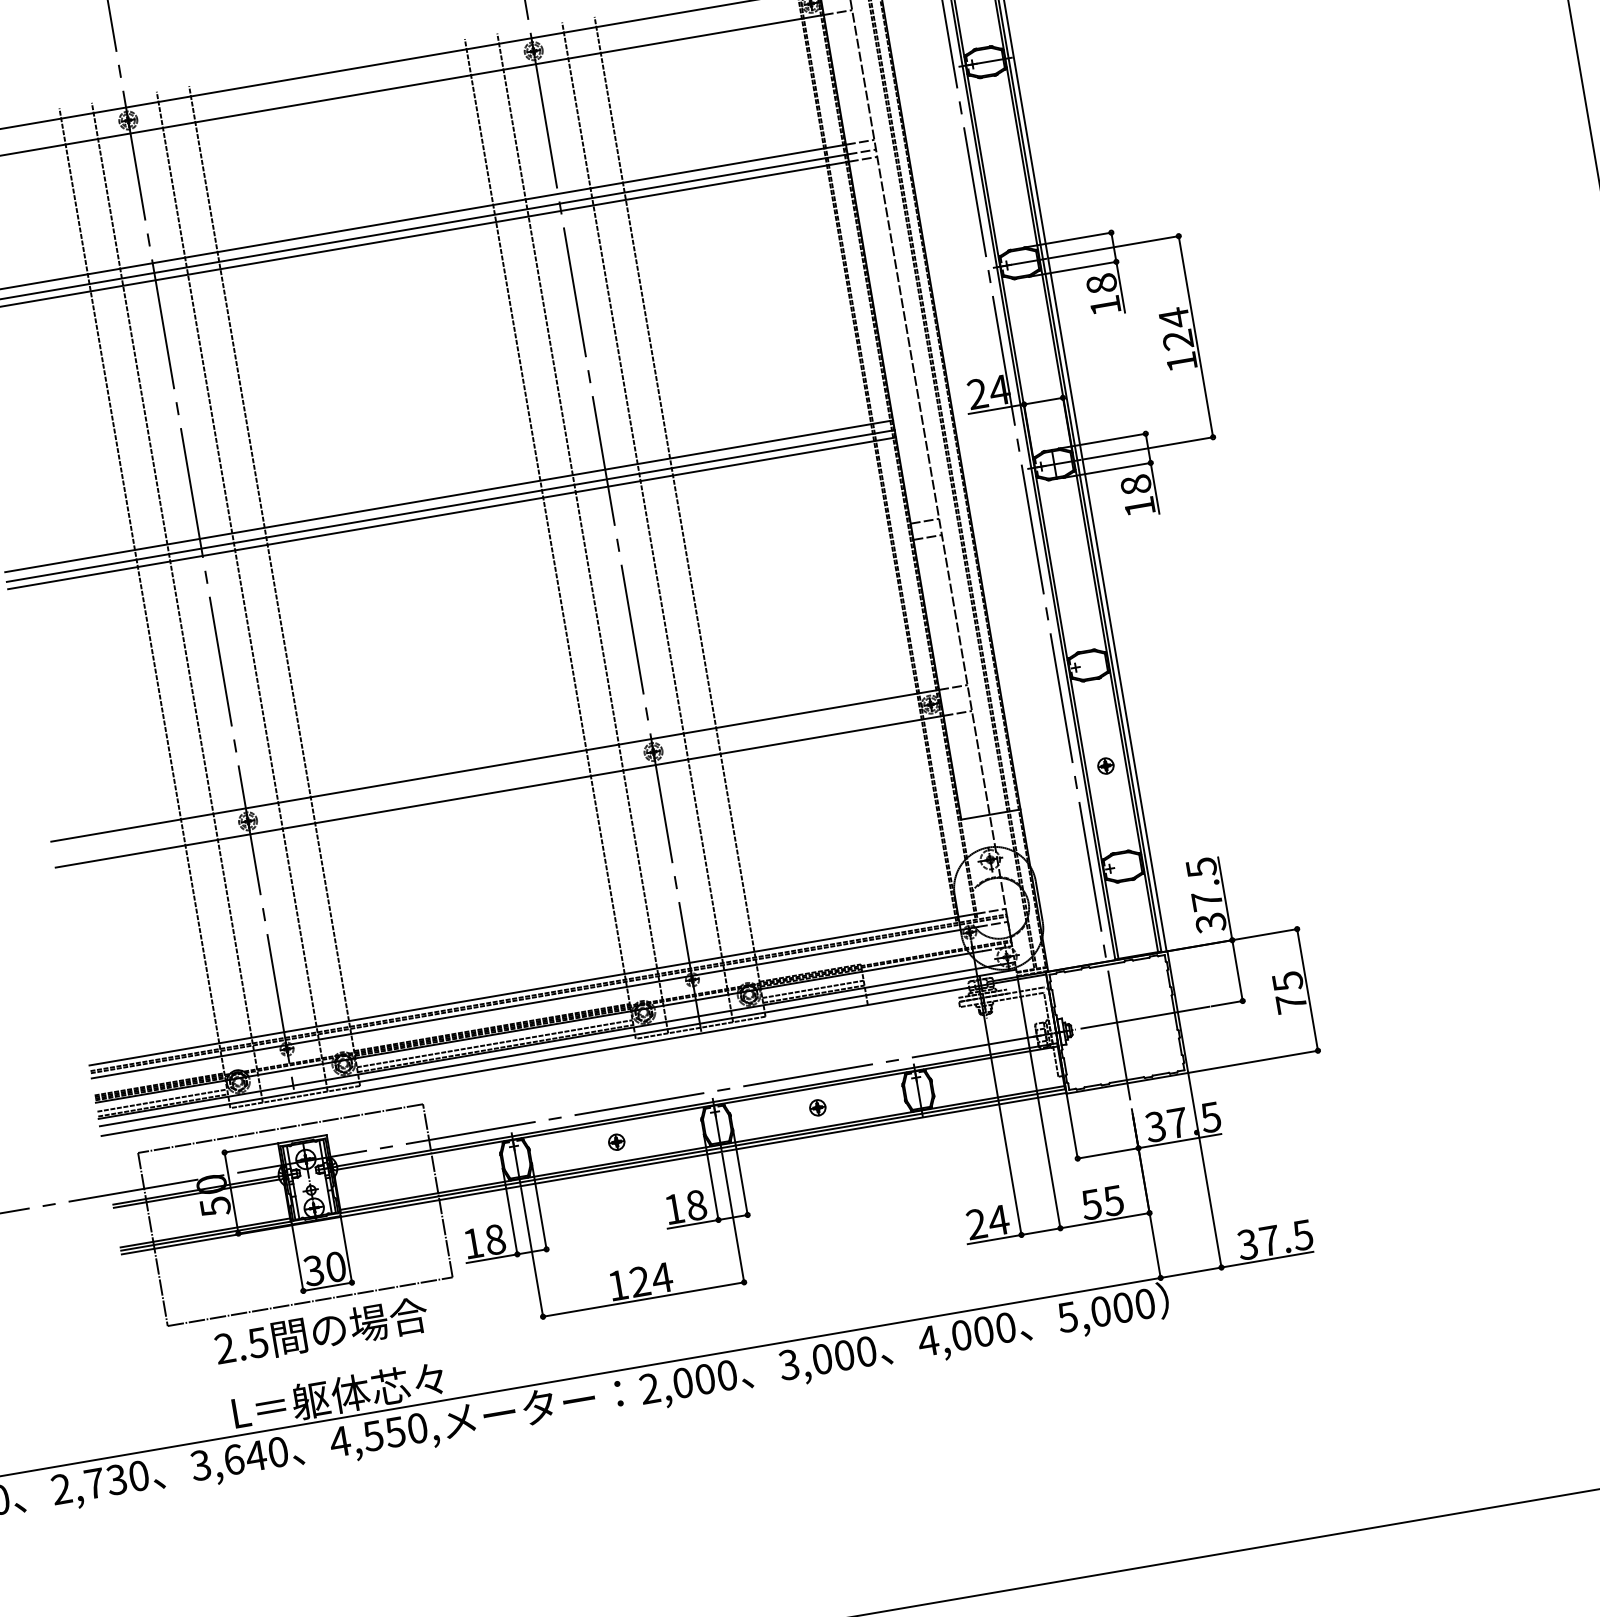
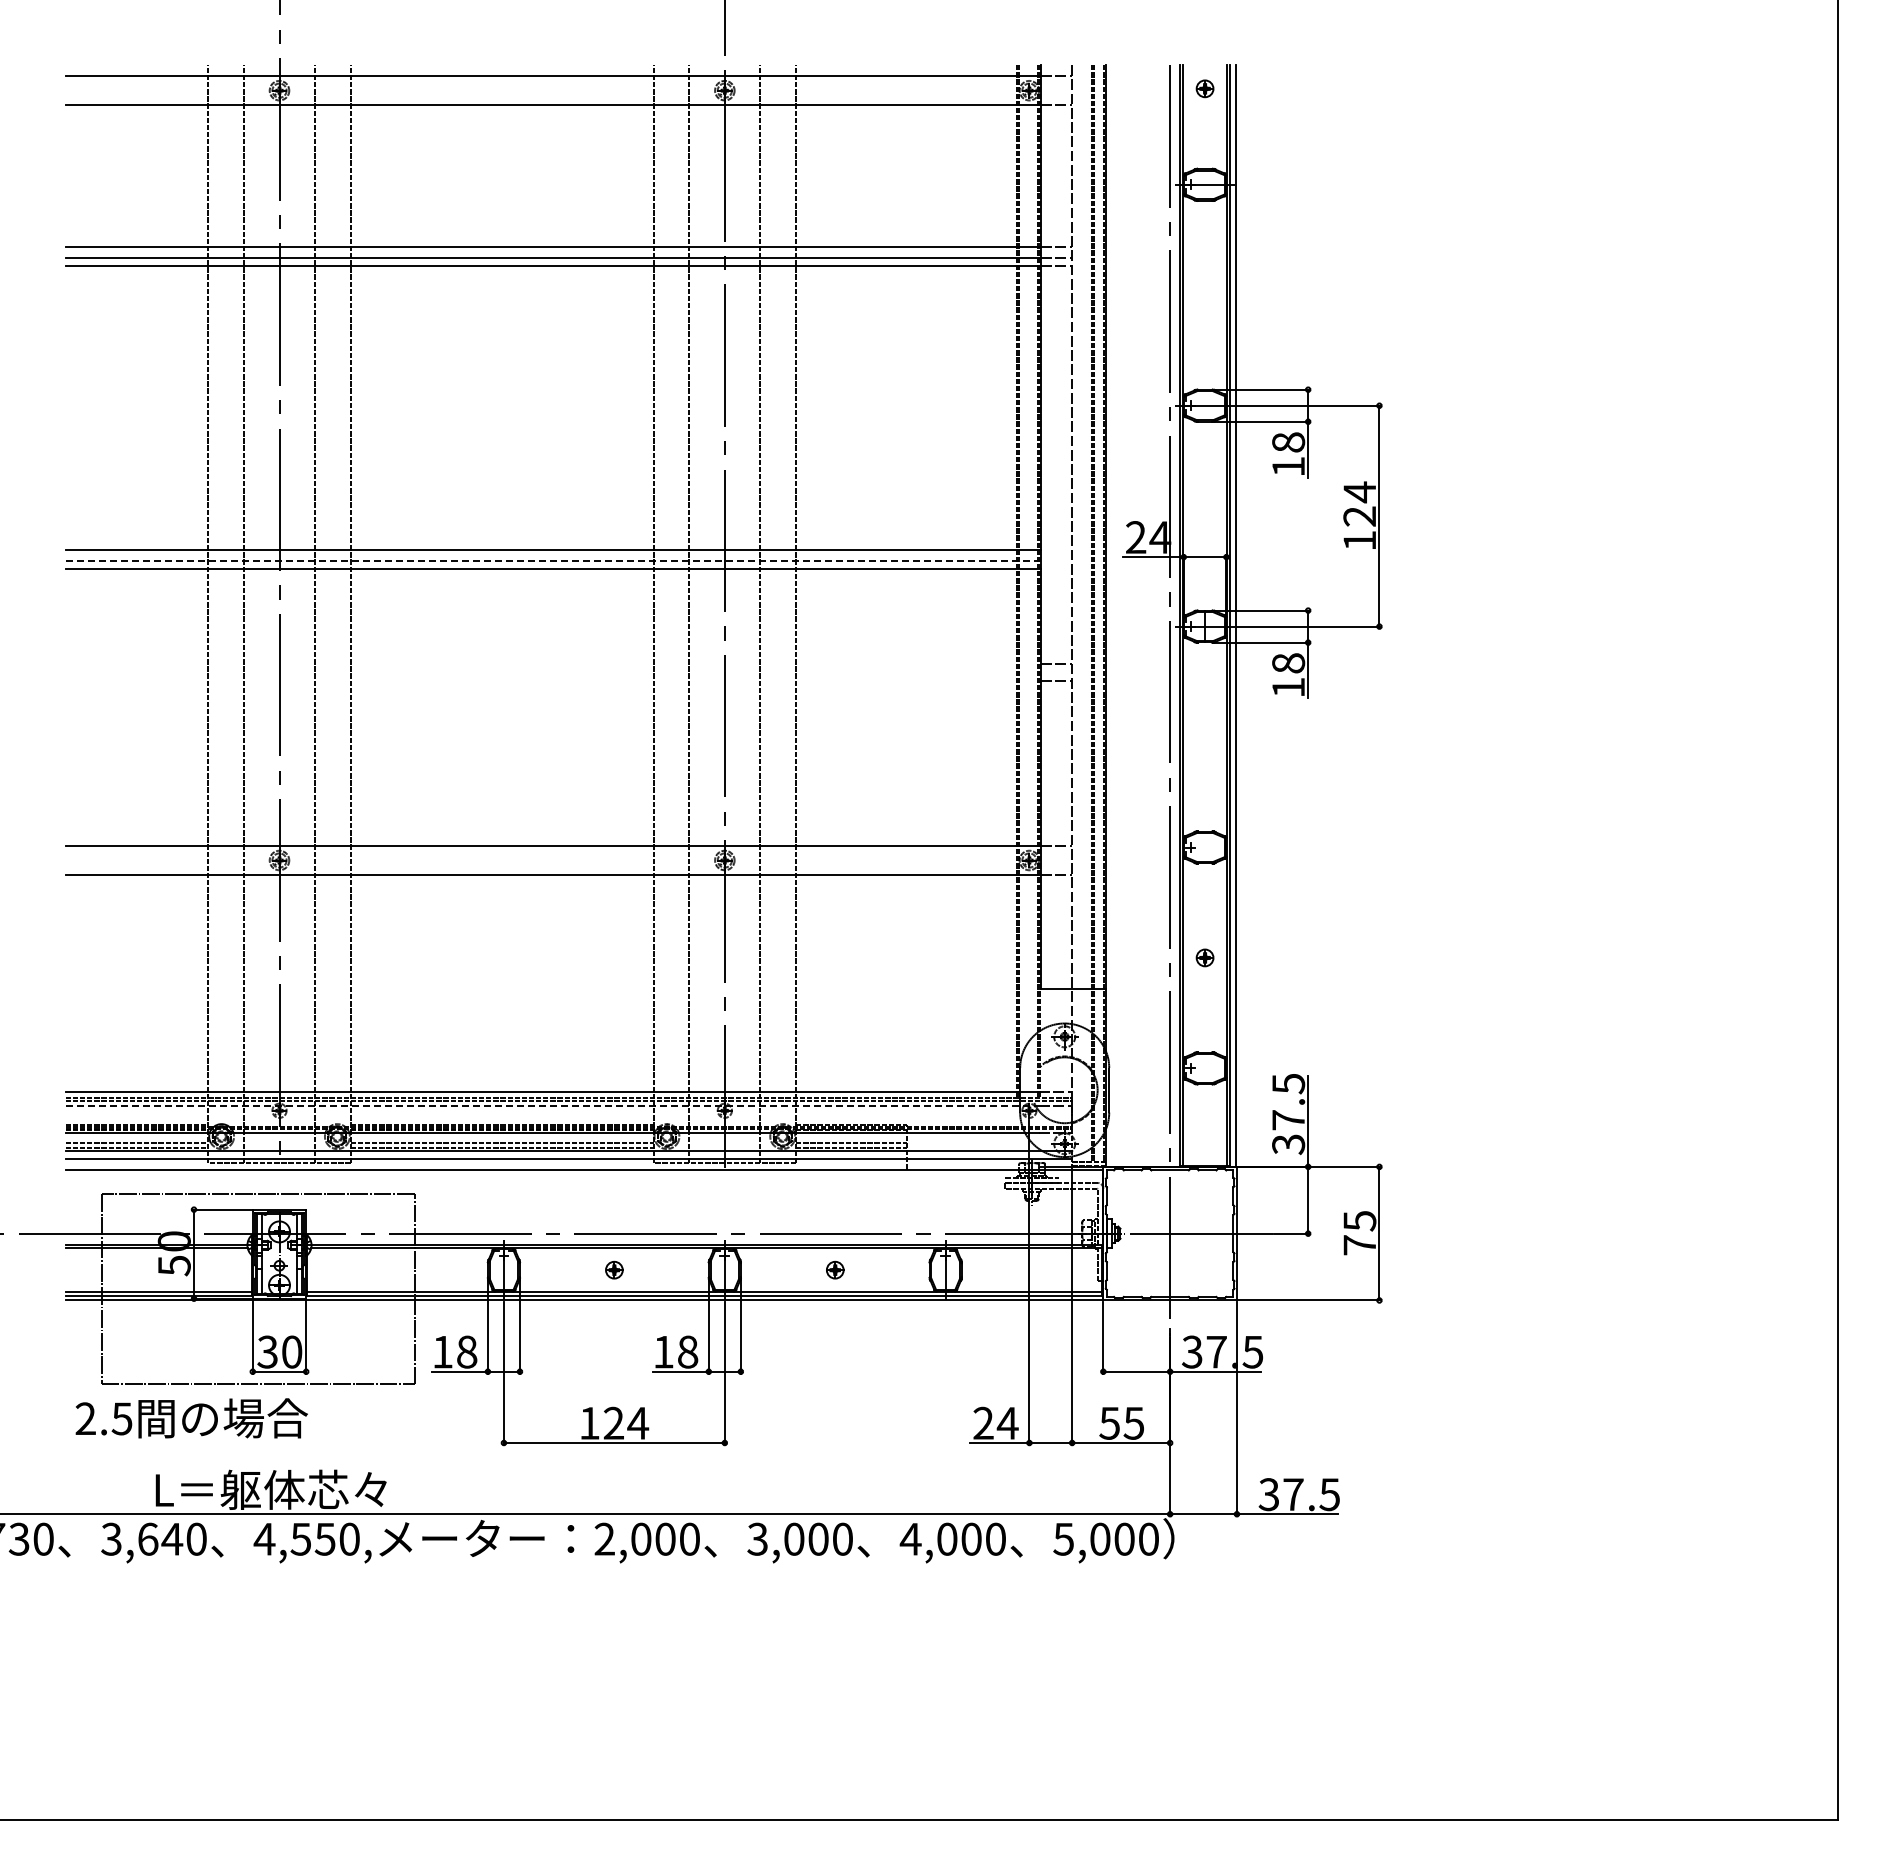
line: (450, 505) -> (553, 560), solid -> dashed
line: (534, 1002) -> (552, 1106), solid -> dashed
text: (321, 1331) -> (191, 1418), moved

